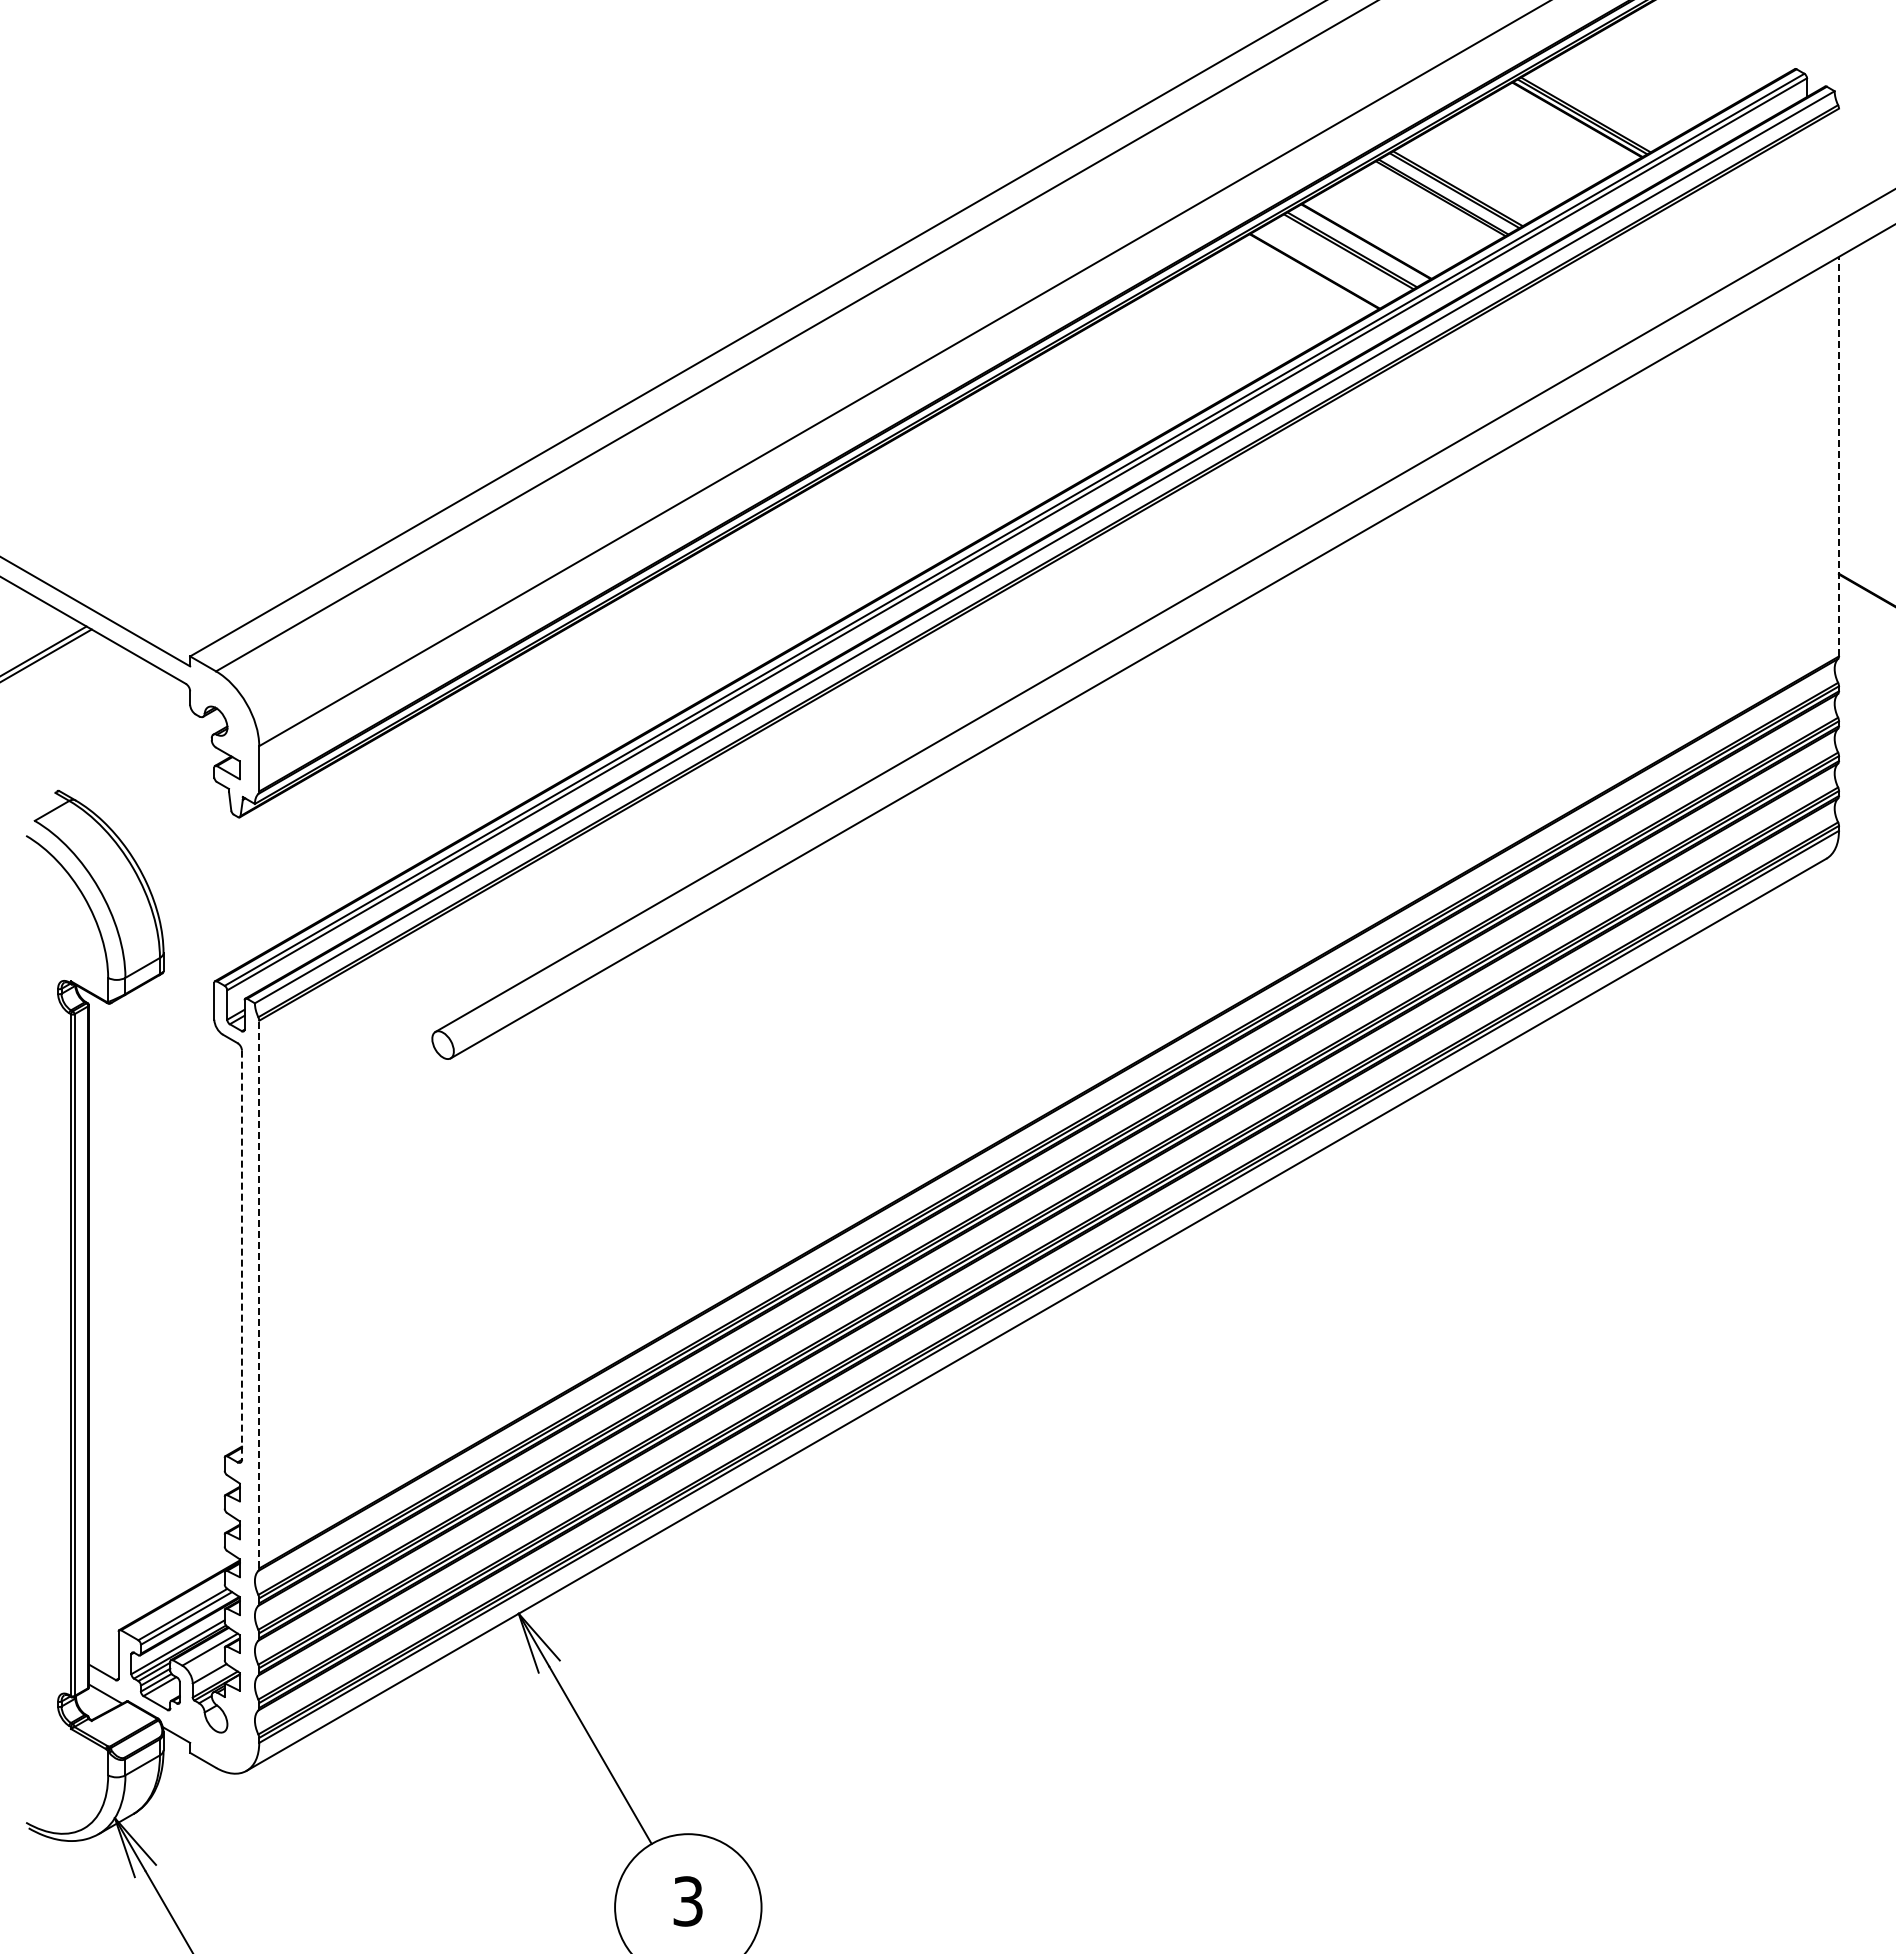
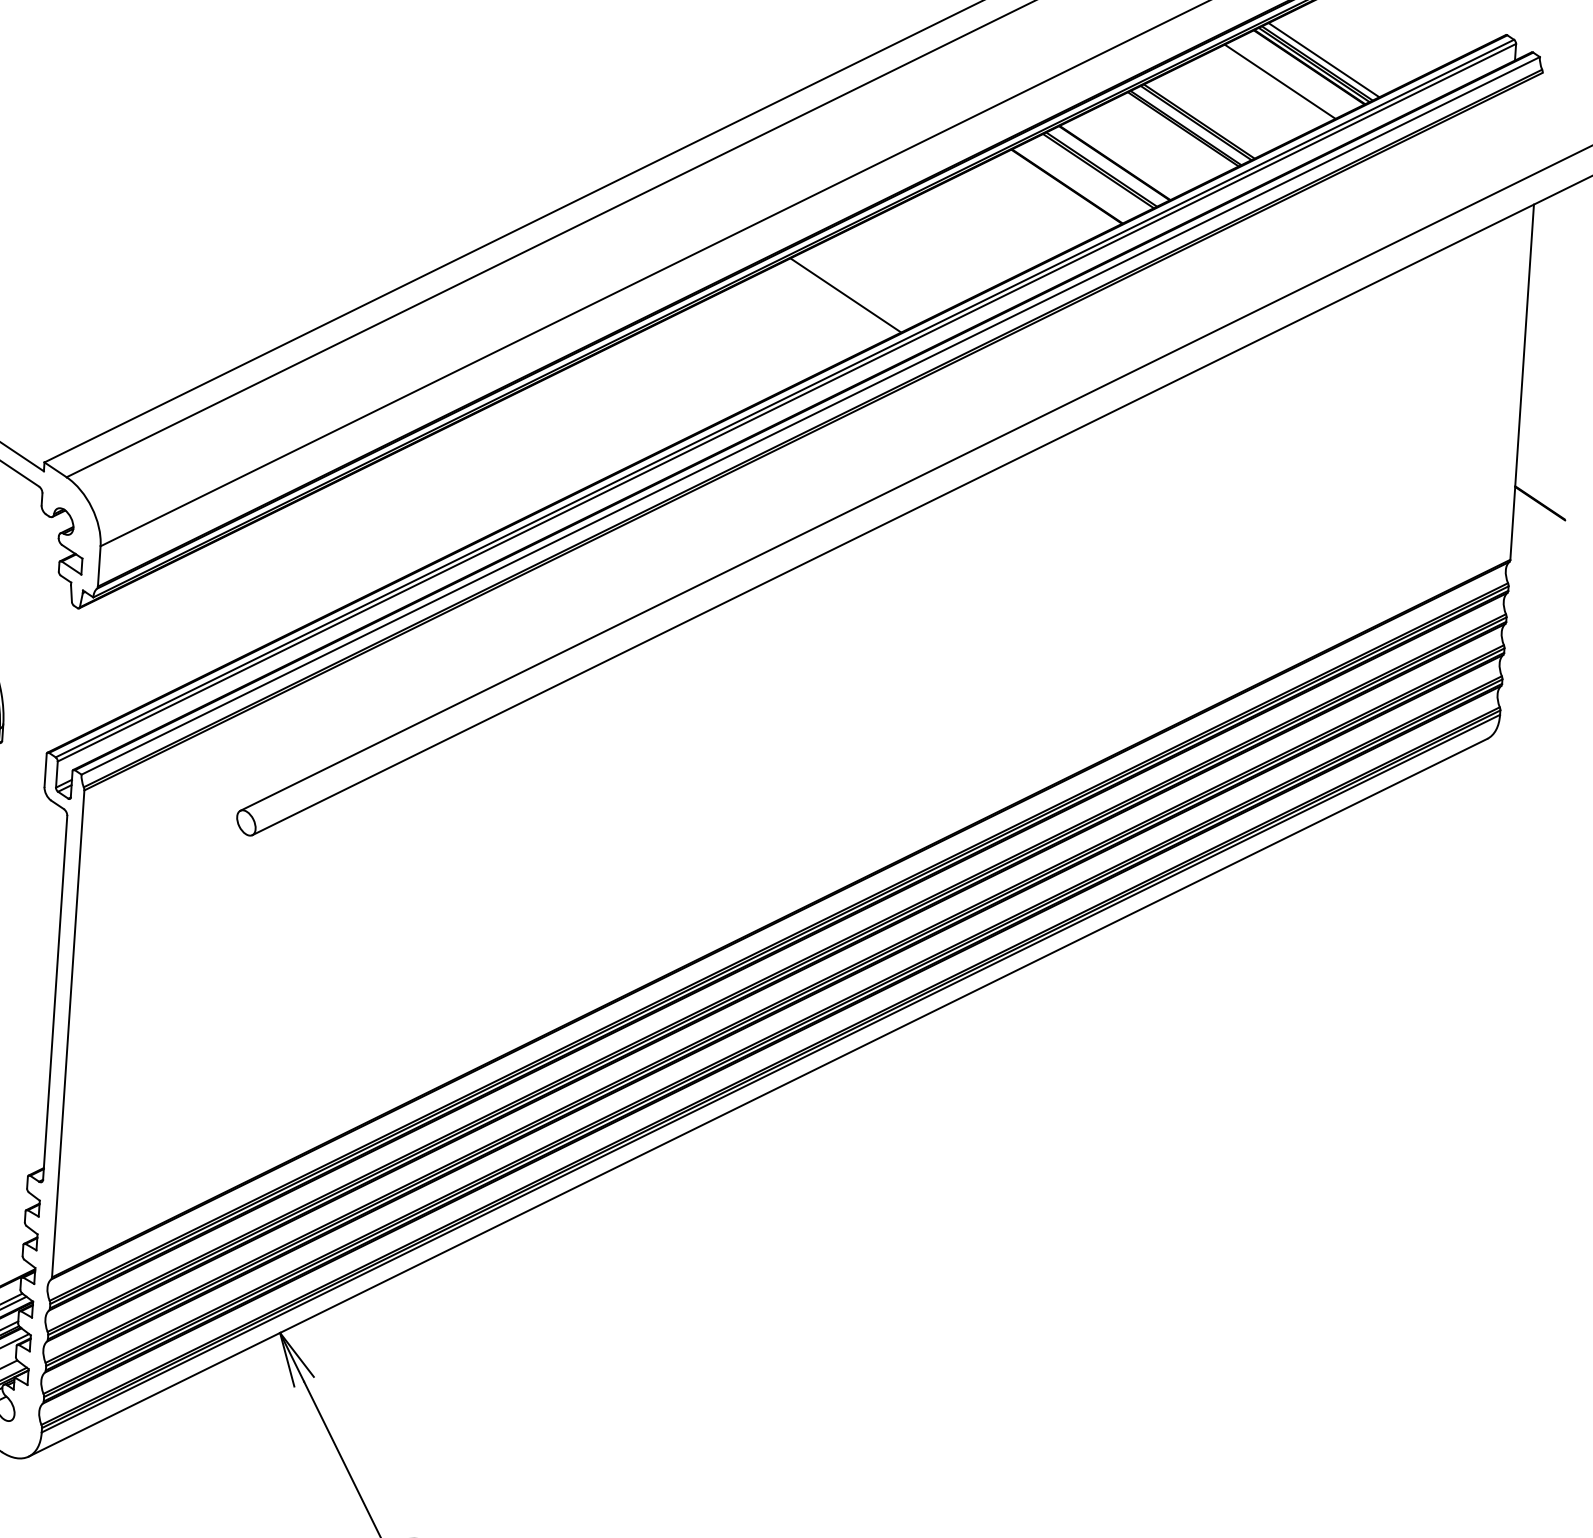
line: (1592, 110) -> (1323, 59), added
line: (1545, 137) -> (1280, 81), added
line: (1074, 409) -> (845, 295), added
line: (1838, 456) -> (1521, 382), dashed -> solid
line: (241, 1255) -> (54, 998), dashed -> solid
line: (259, 1294) -> (68, 1033), dashed -> solid

